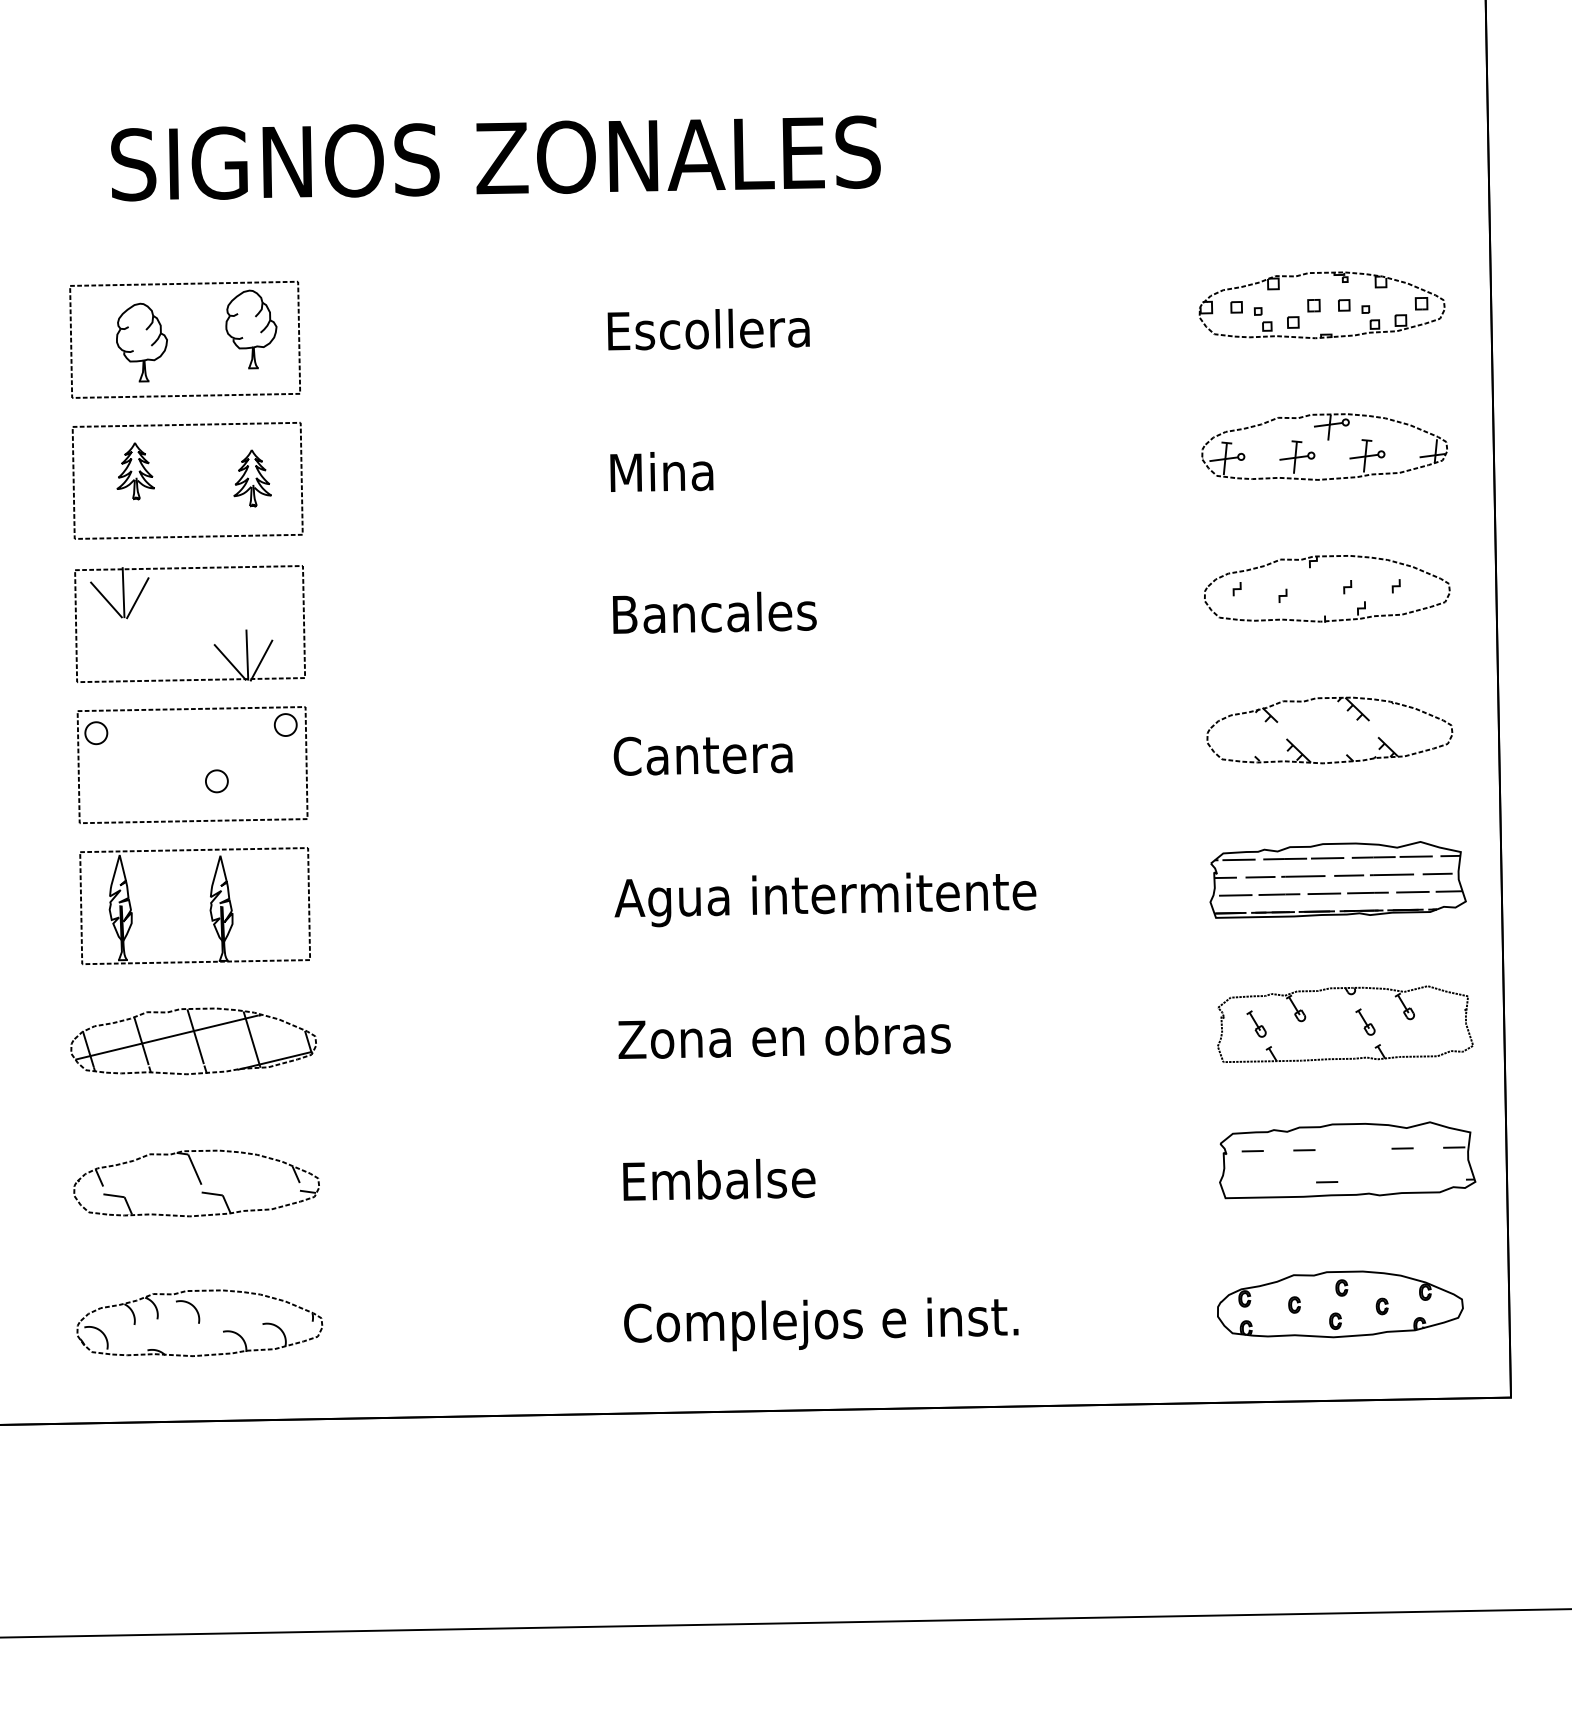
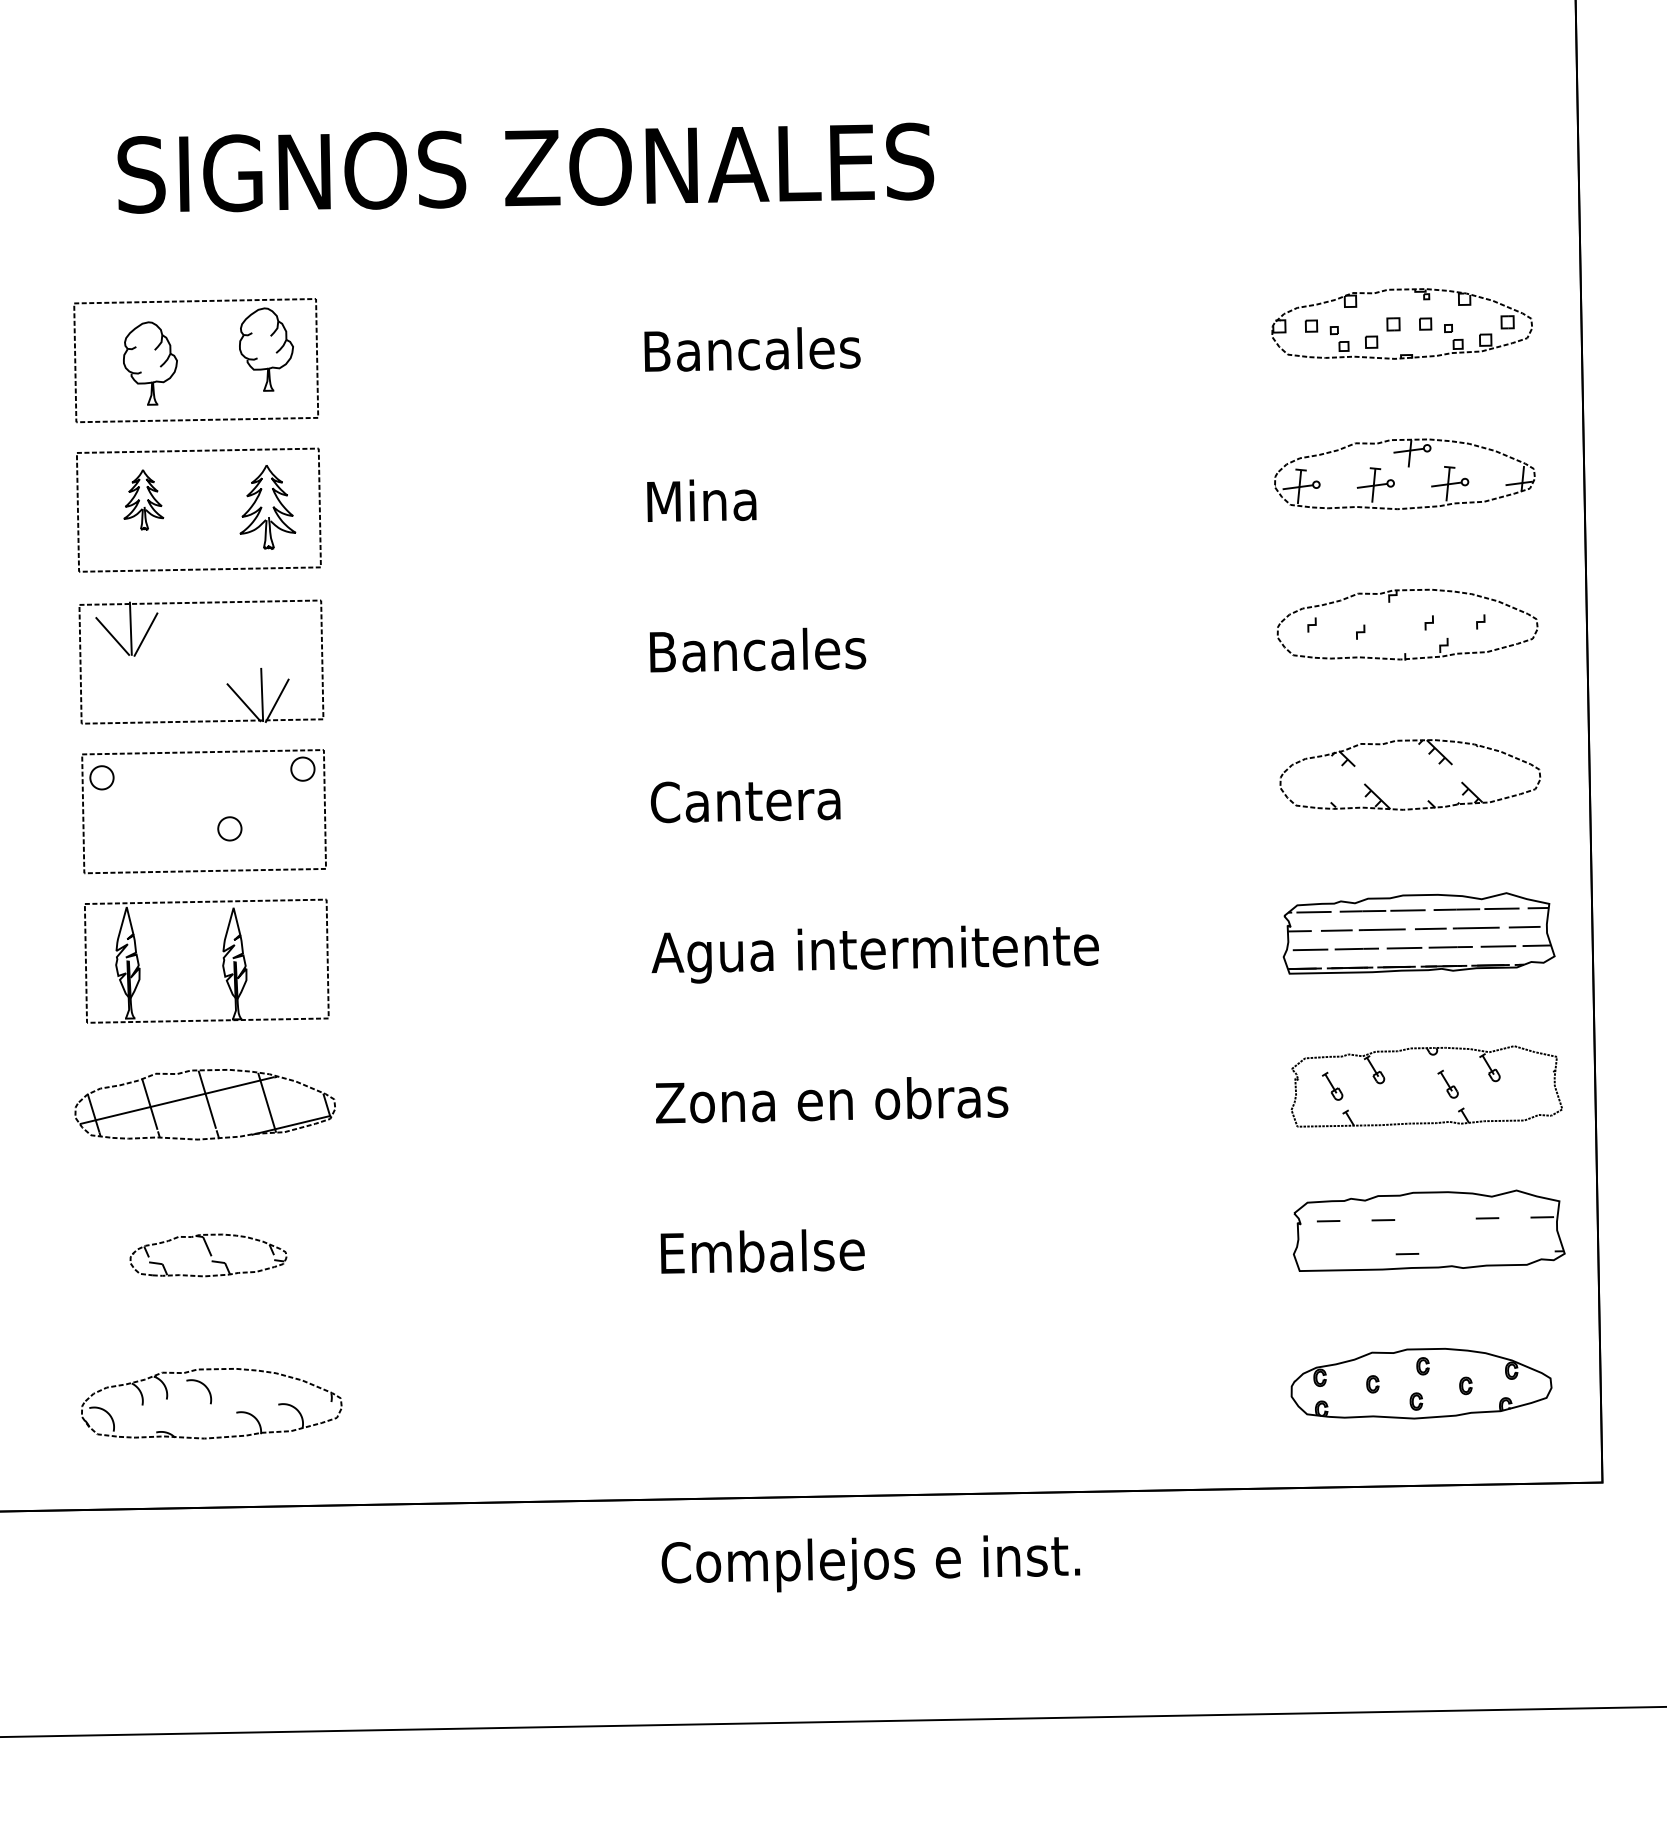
text: (712, 329) -> (755, 349), Escollera -> Bancales
part: (252, 478) -> (267, 507), size x1.4
part: (196, 1183) -> (208, 1255), size x0.6
text: (820, 1324) -> (870, 1563), moved

